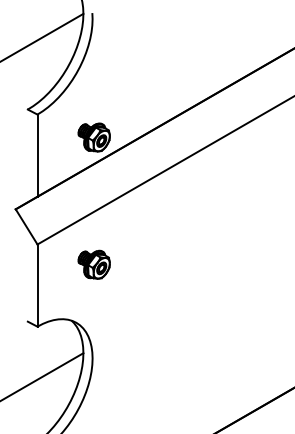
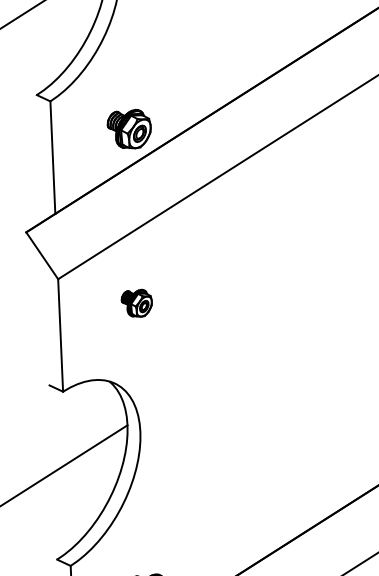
part: (93, 264) -> (136, 303), size x0.7

